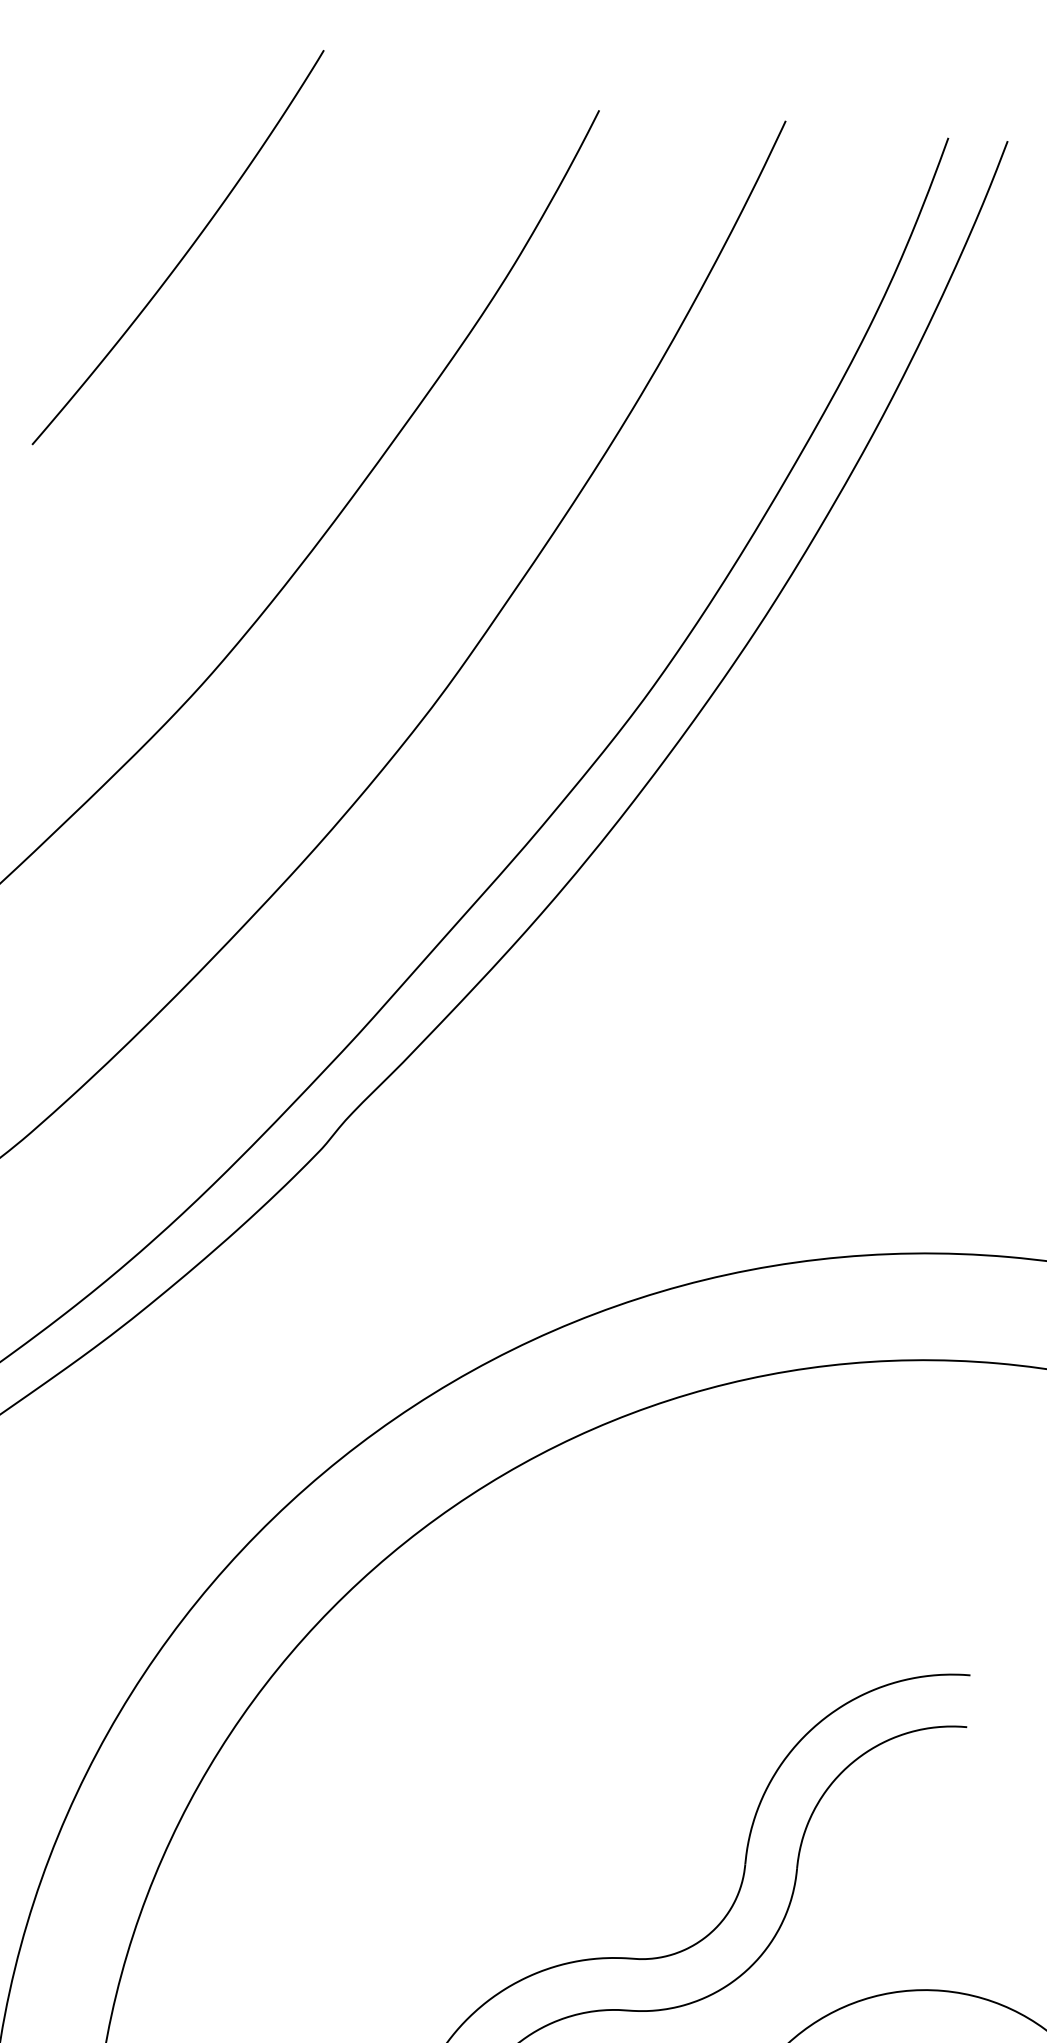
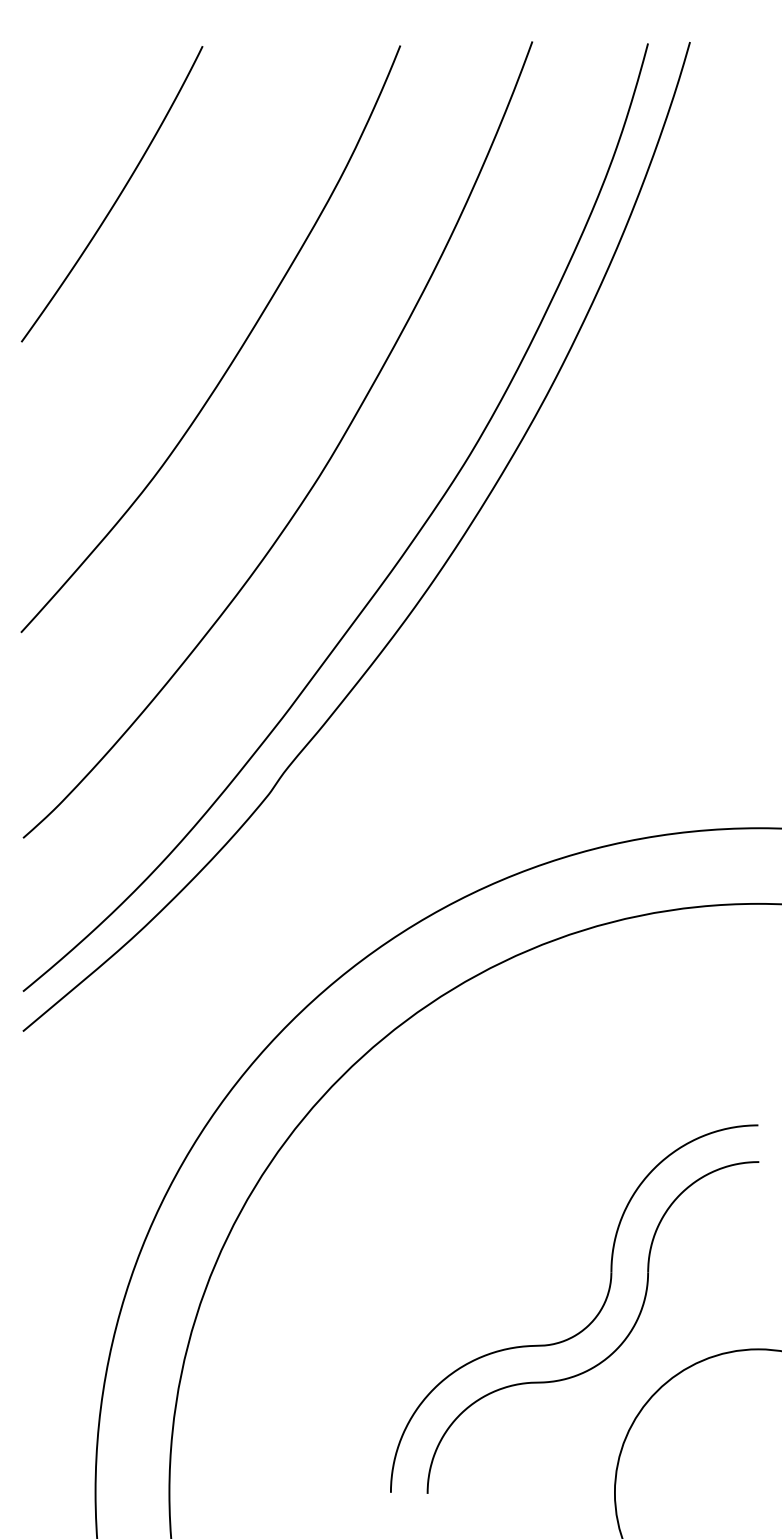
curve: (183, 254) -> (116, 198), moved

